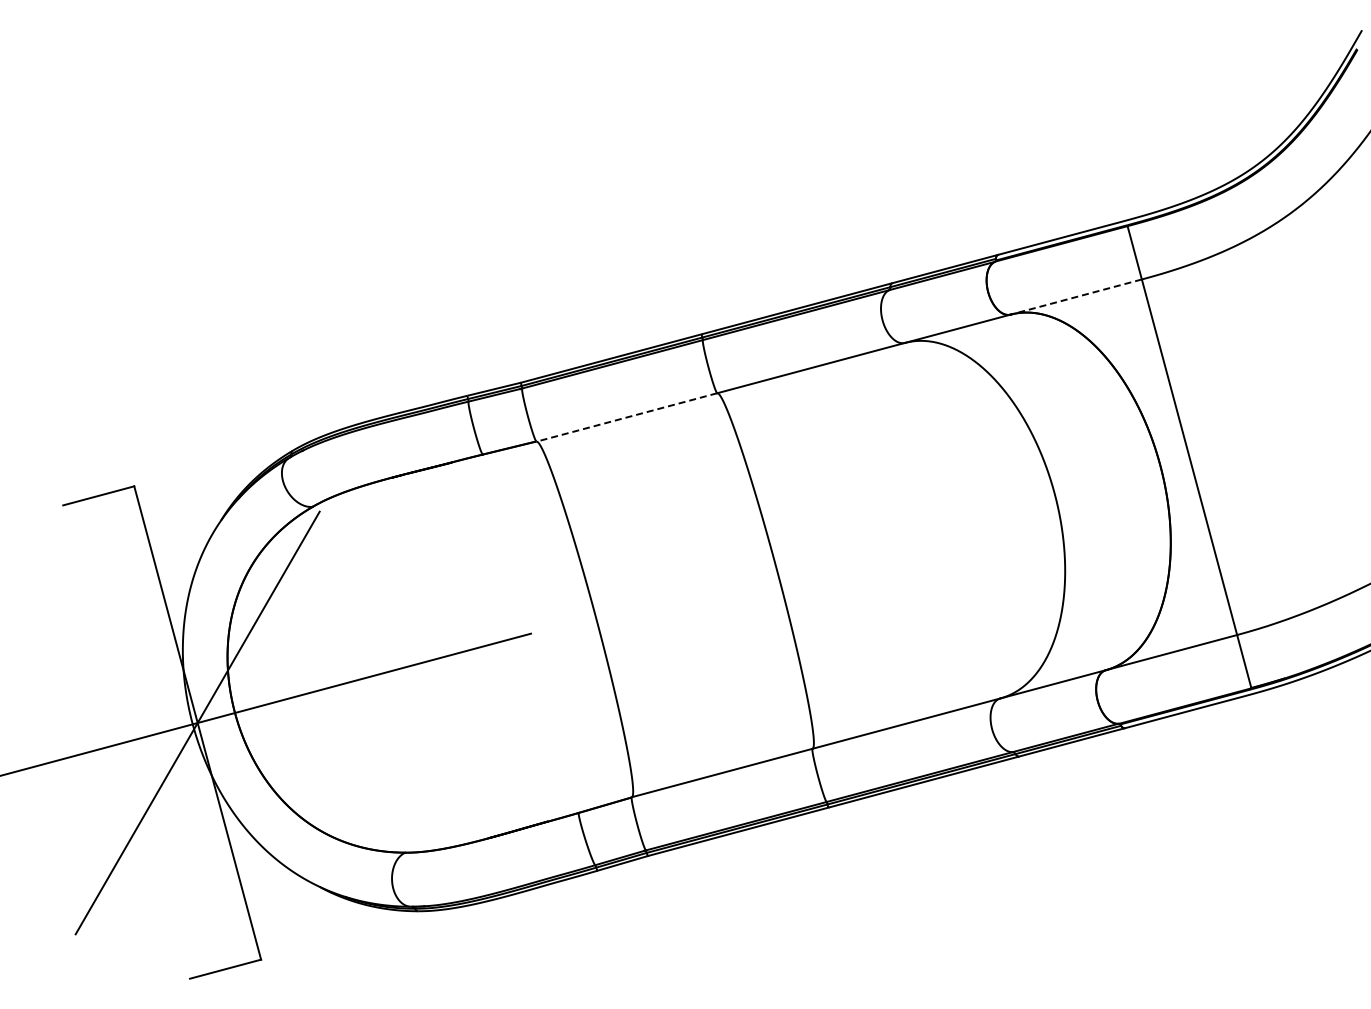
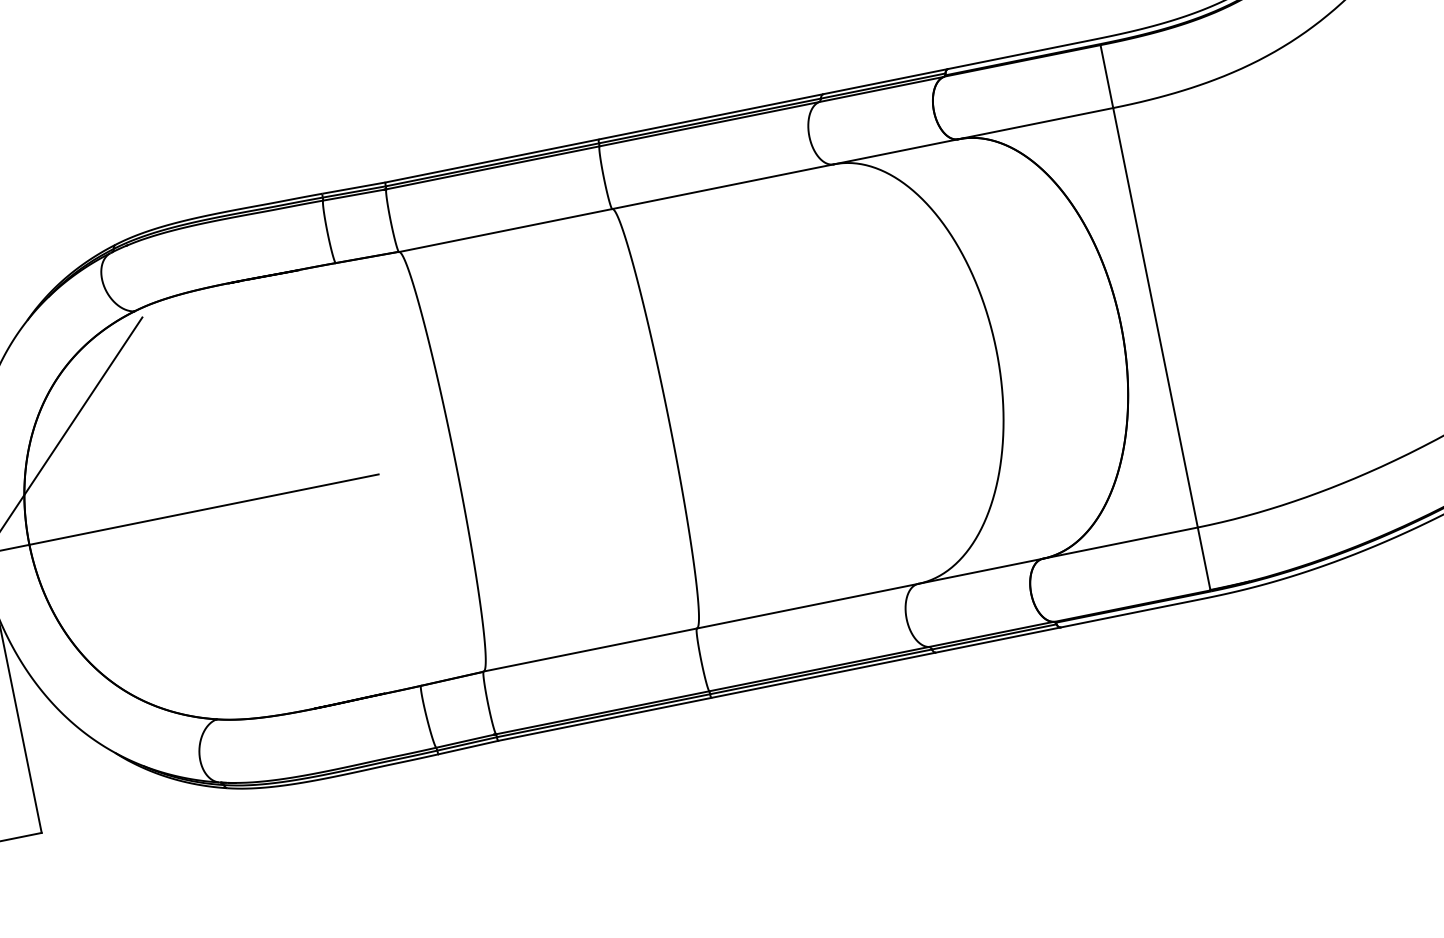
line: (1076, 297) -> (1036, 124), dashed -> solid
line: (626, 417) -> (505, 230), dashed -> solid

